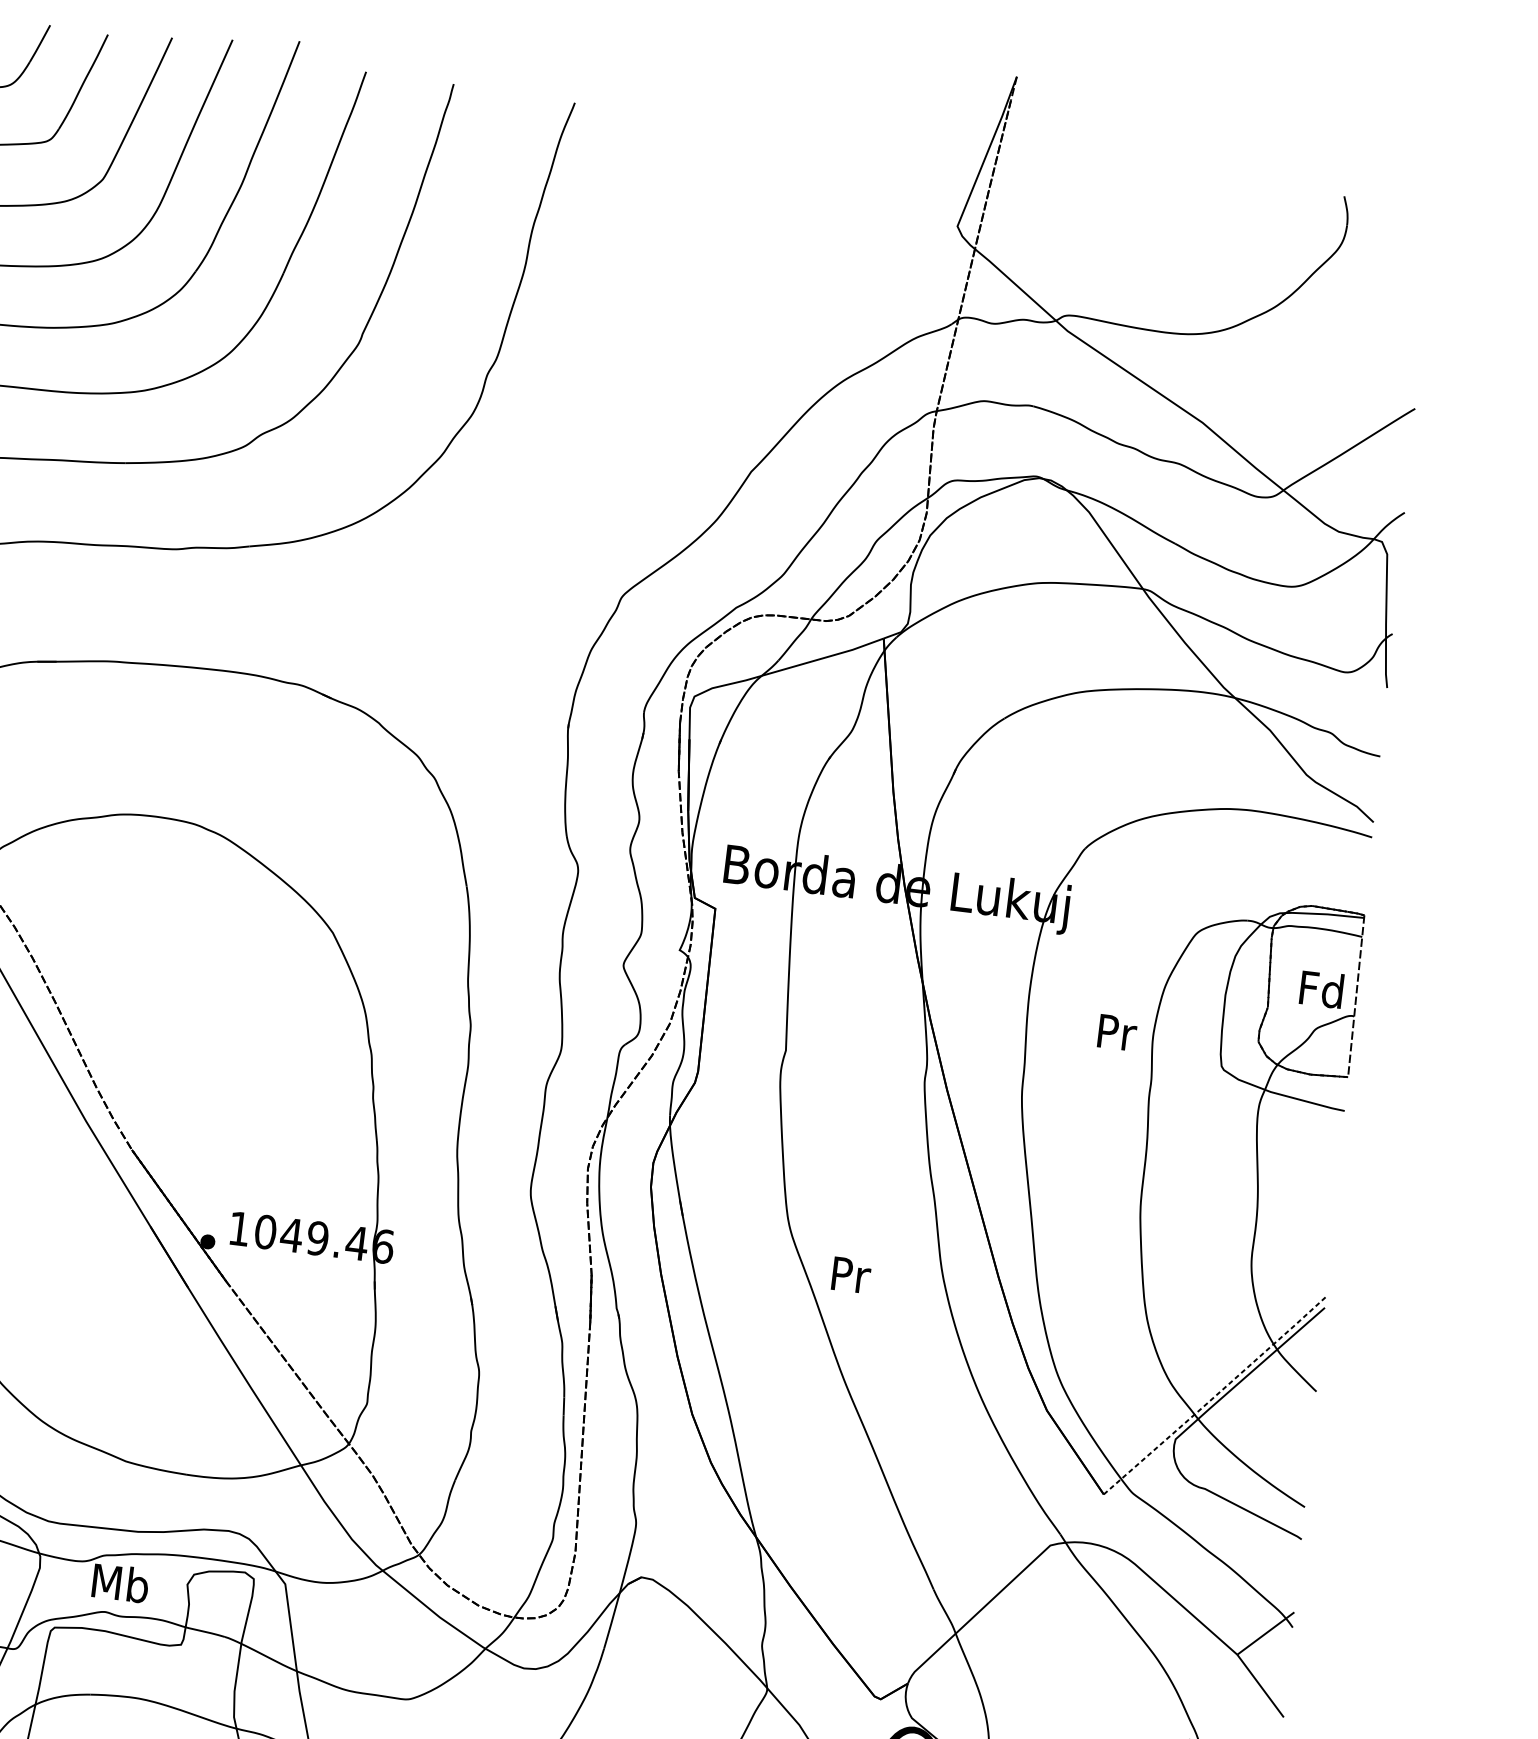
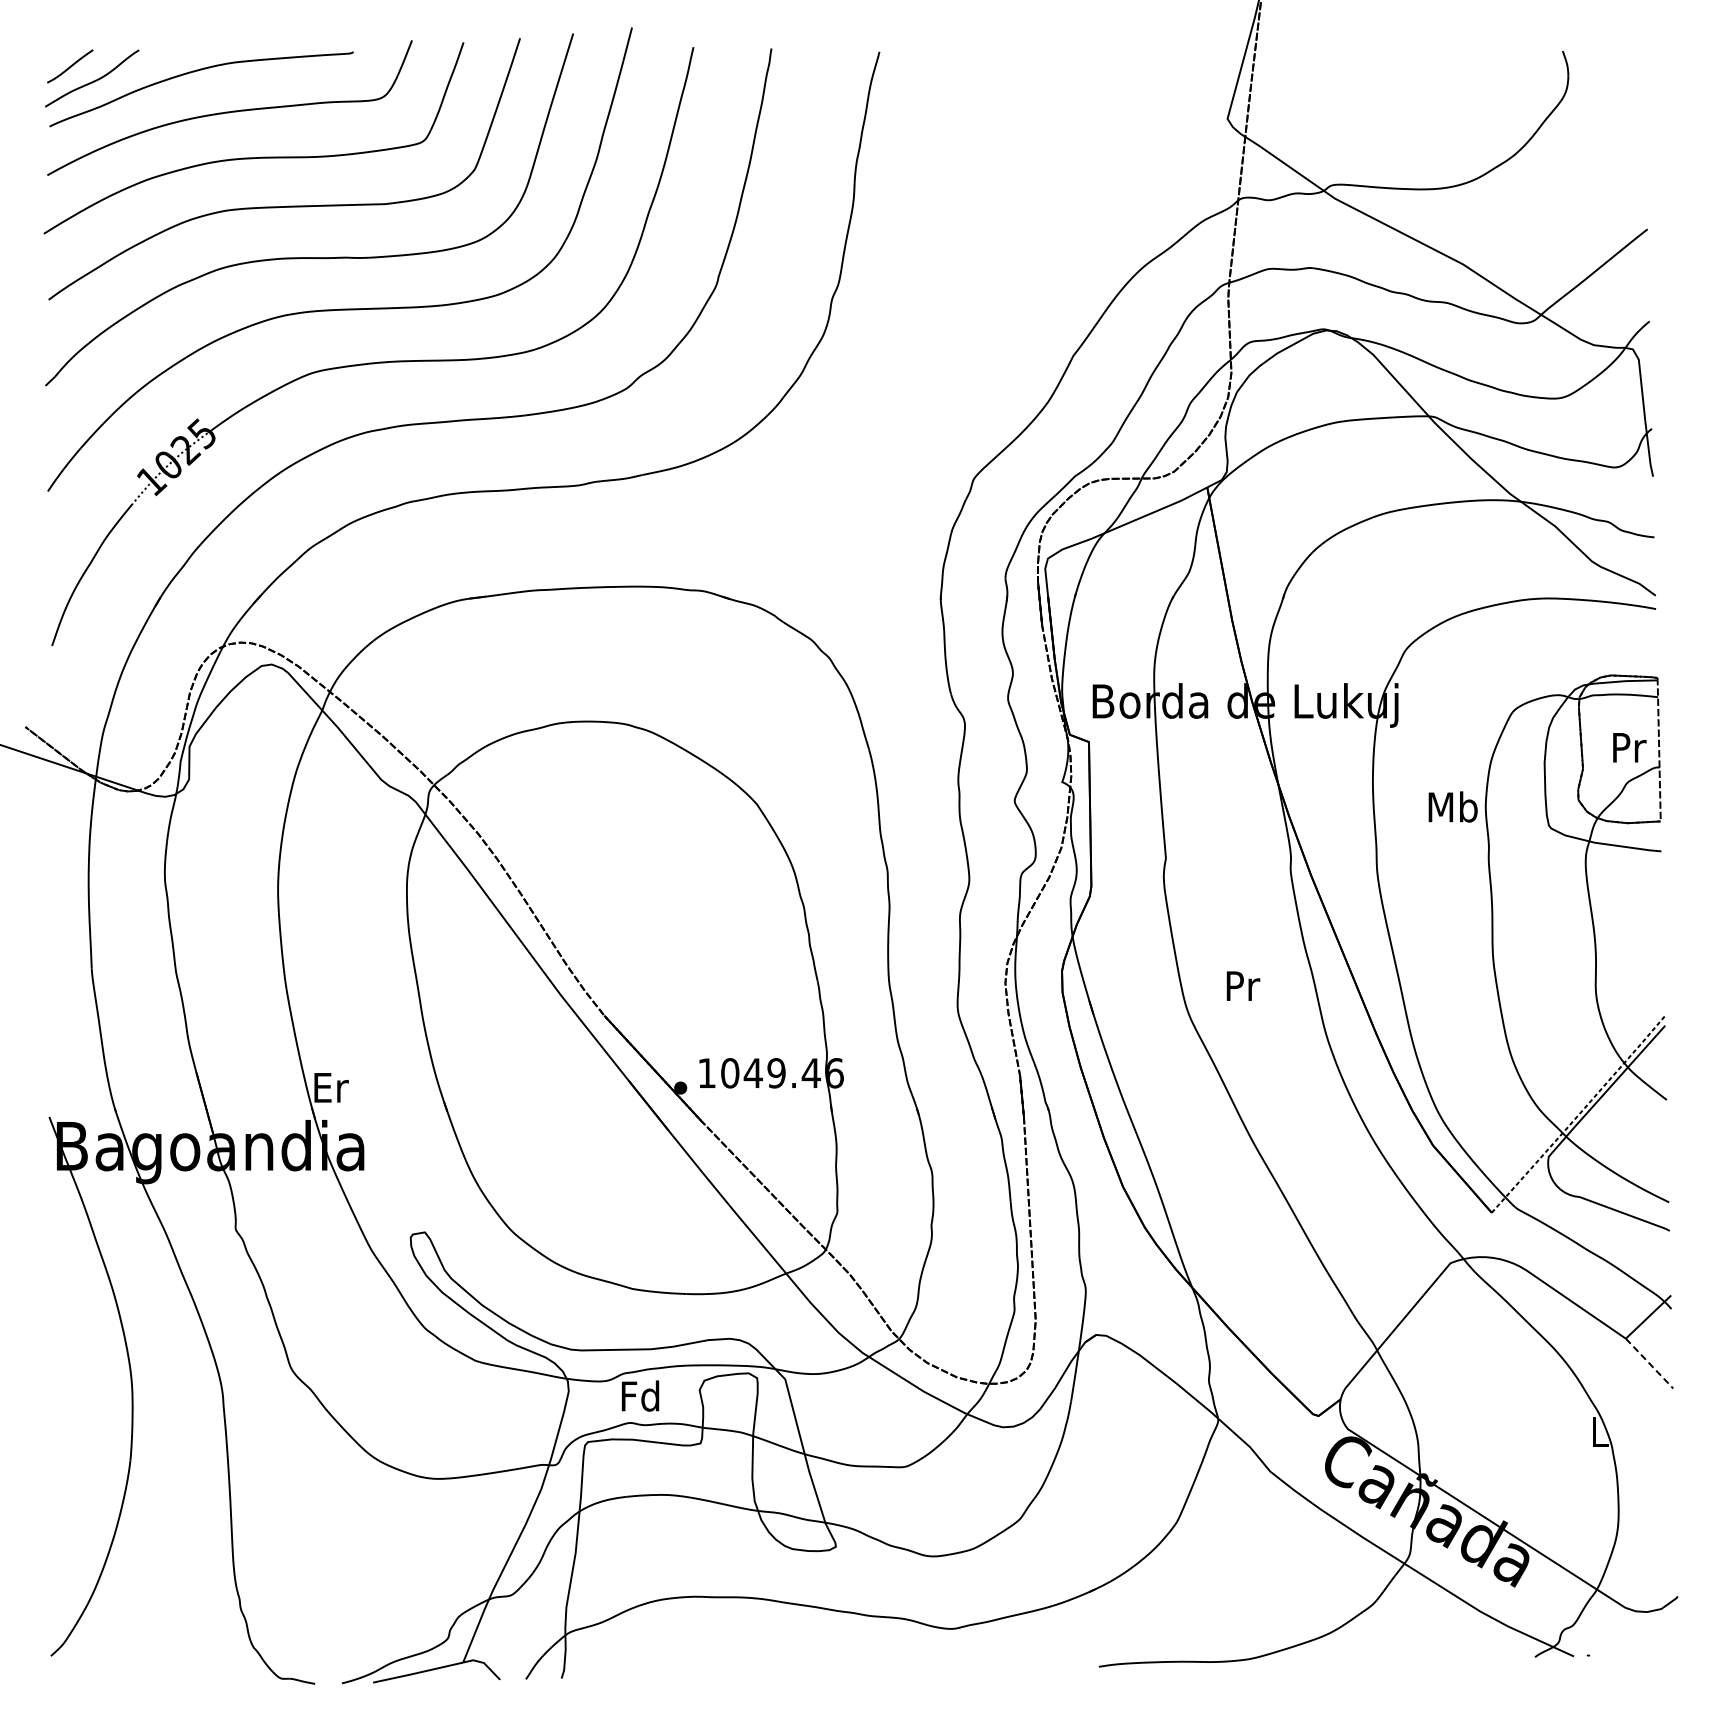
text: (1320, 989) -> (1627, 747), Fd -> Pr
text: (1115, 1031) -> (1452, 806), Pr -> Mb
text: (851, 1274) -> (1243, 985), moved
text: (120, 1582) -> (640, 1395), Mb -> Fd
line: (1260, 1685) -> (1649, 1363), solid -> dashed

